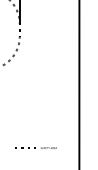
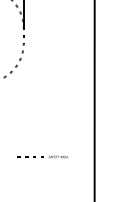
part: (35, 147) -> (42, 156), moved

